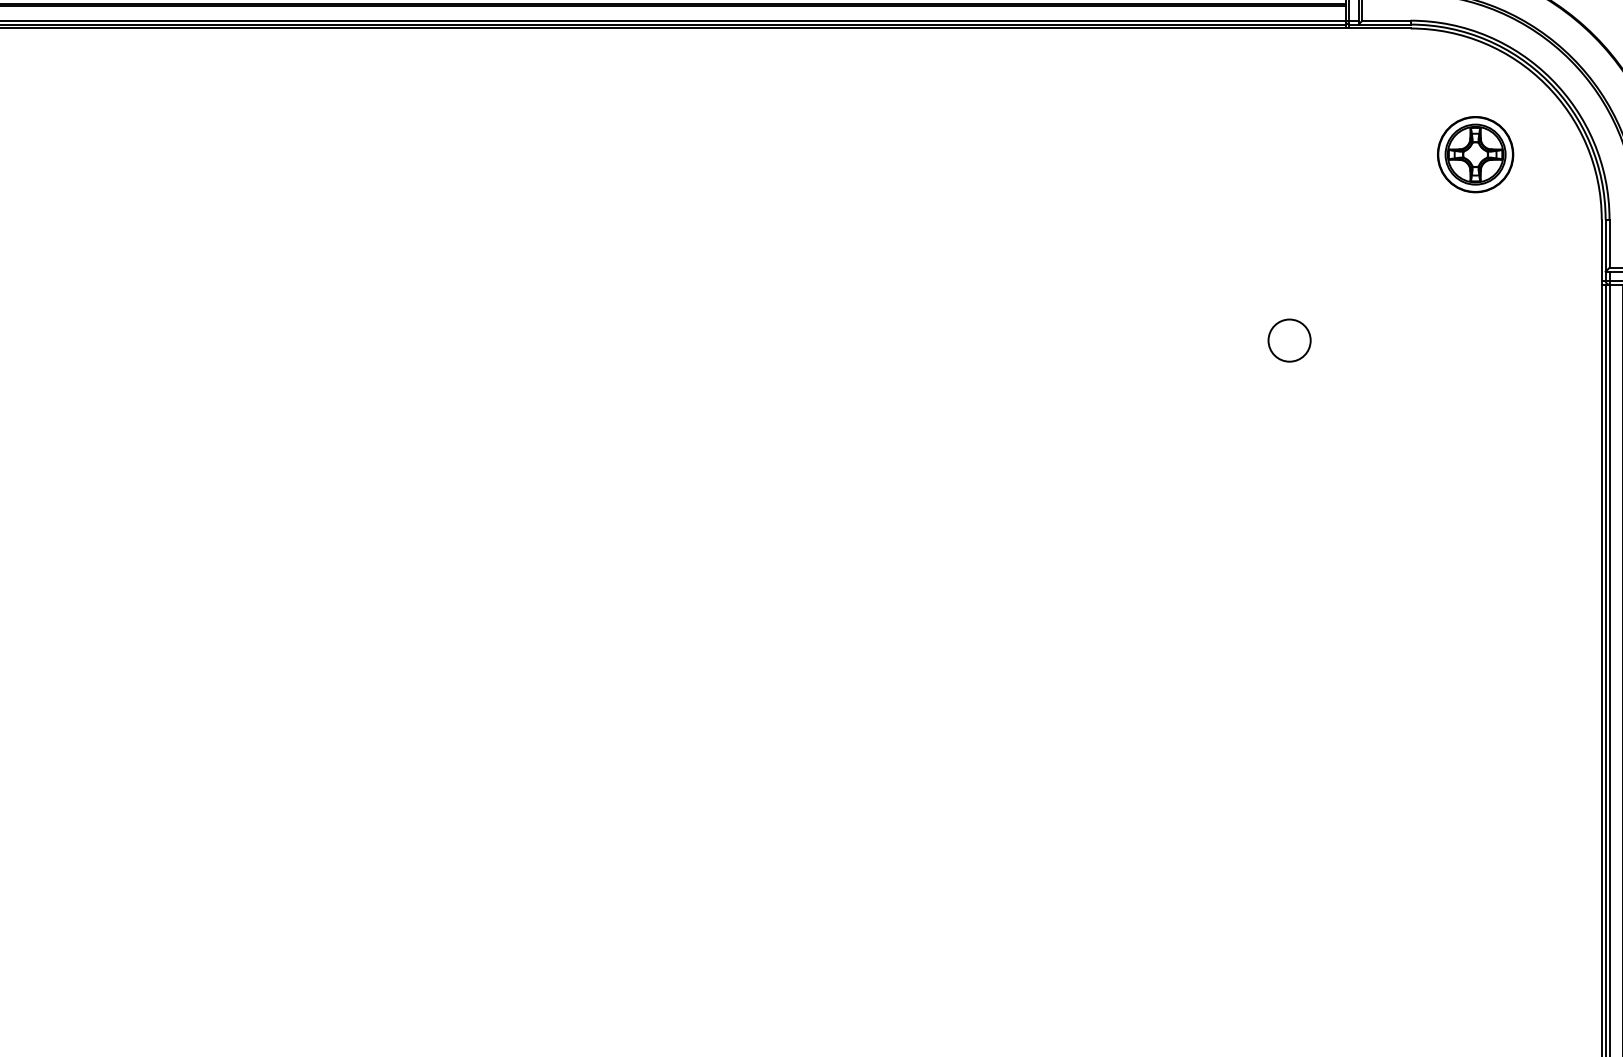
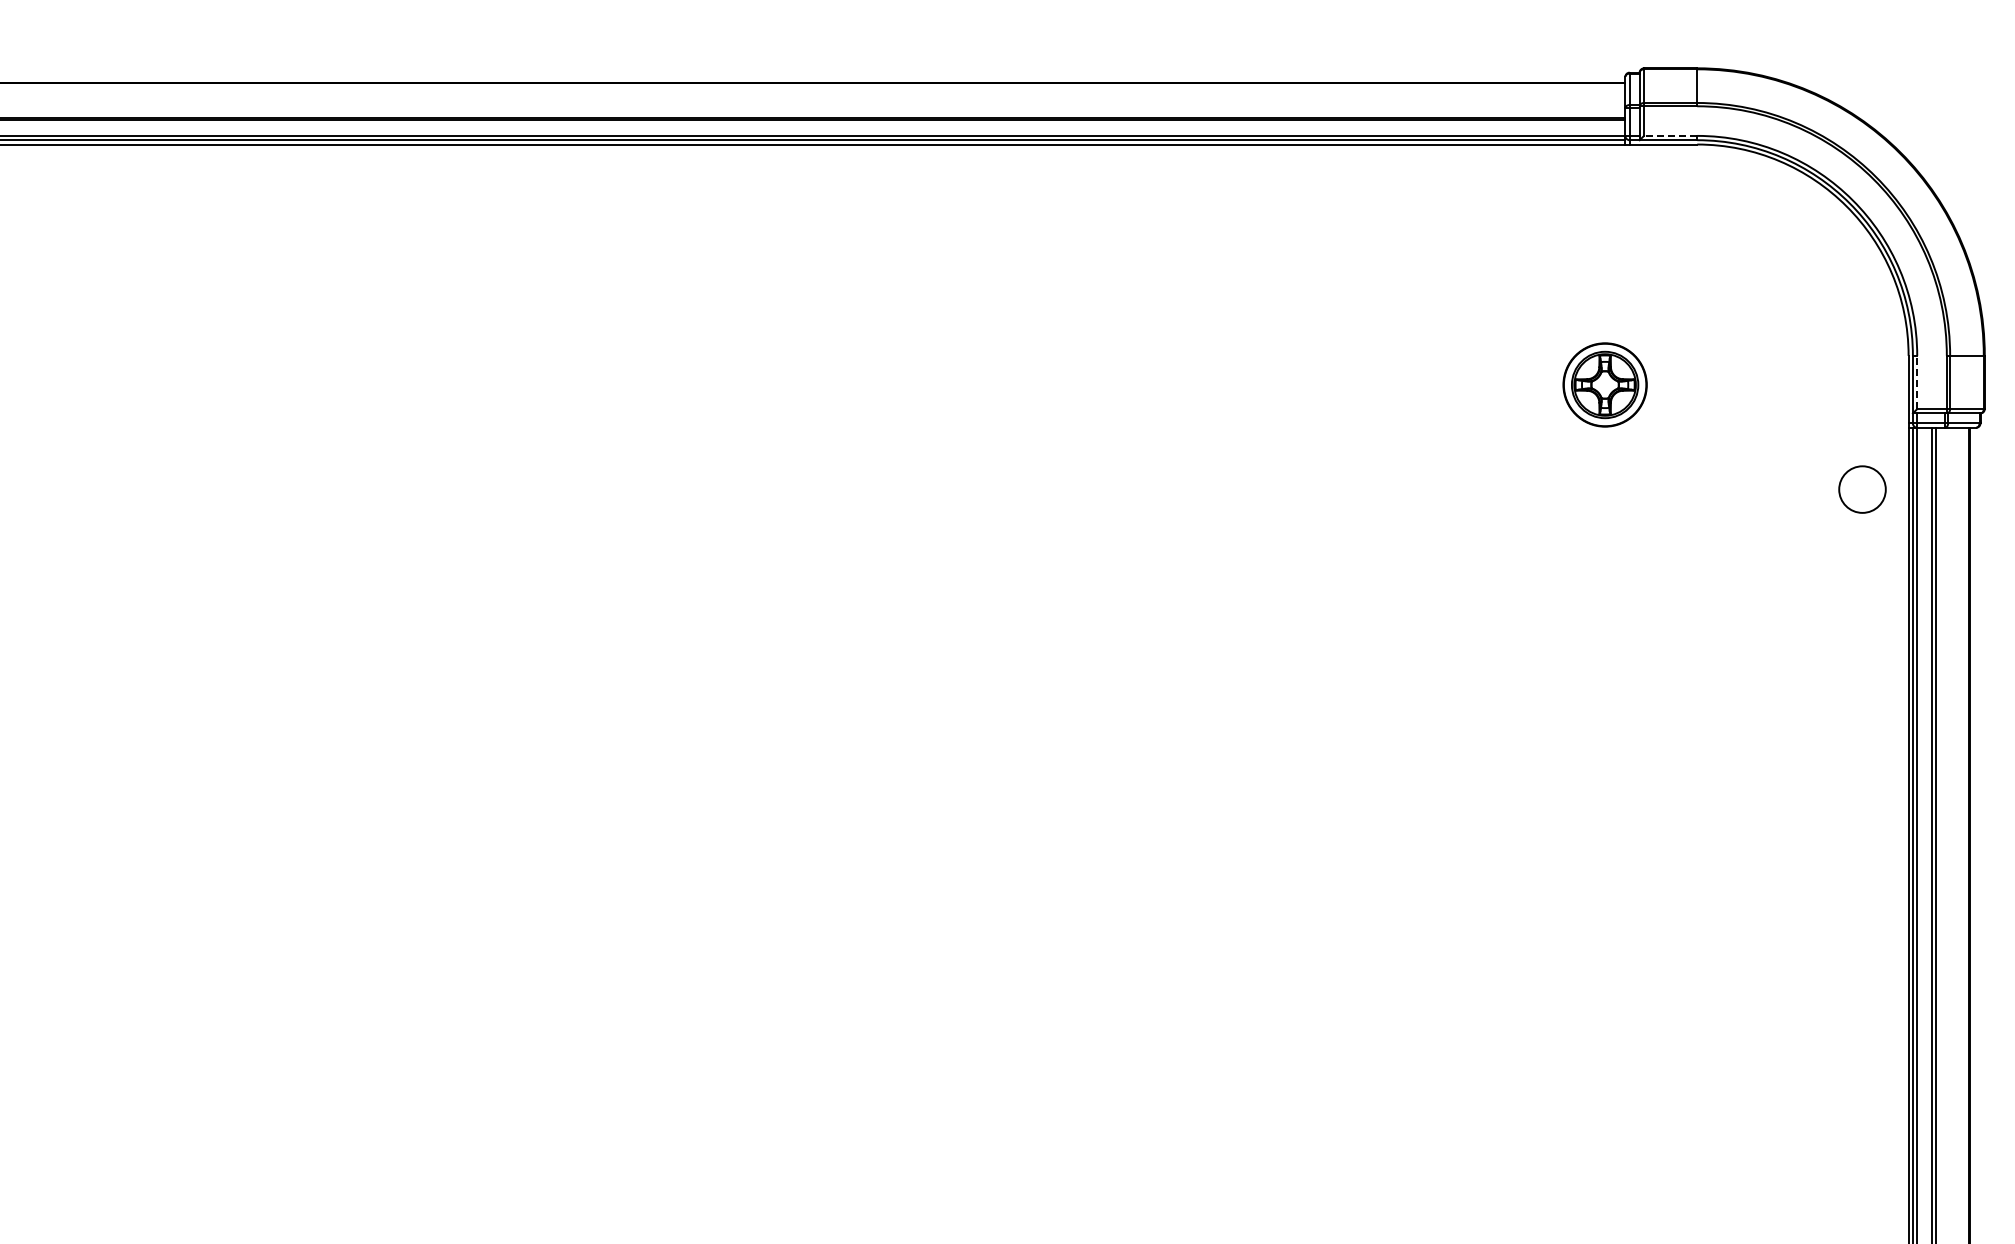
line: (1386, 20) -> (1670, 135), solid -> dashed
part: (1475, 154) -> (1604, 384), moved
line: (1609, 243) -> (1917, 382), solid -> dashed
circle: (1289, 340) -> (1862, 489), moved

